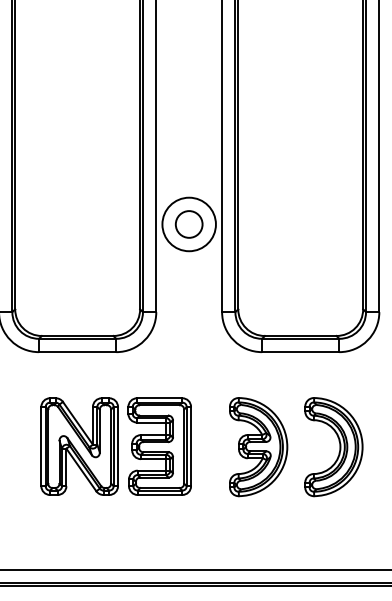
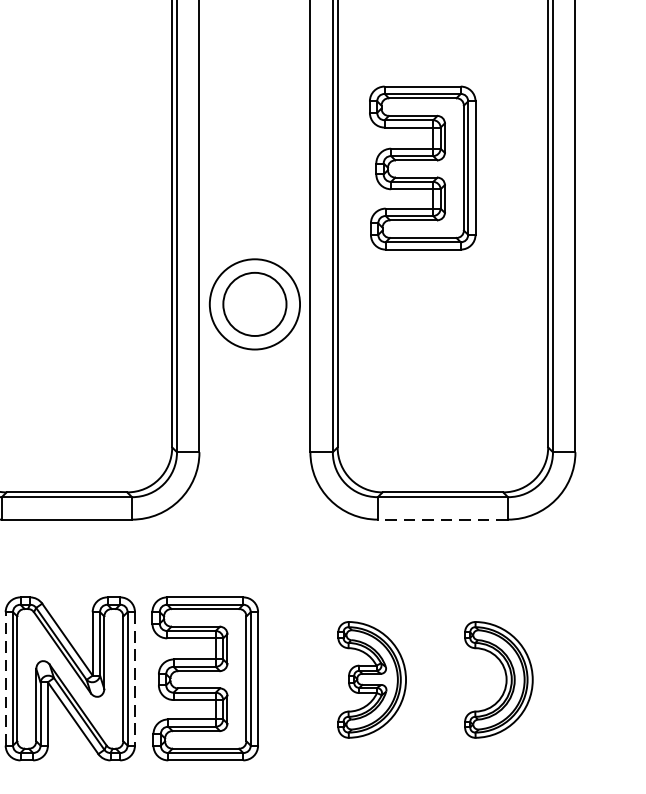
part: (288, 143) -> (422, 167), added
circle: (188, 224) -> (253, 304), size x1.4
line: (300, 352) -> (442, 520), solid -> dashed
line: (41, 446) -> (5, 678), solid -> dashed
line: (118, 446) -> (135, 678), solid -> dashed
part: (258, 447) -> (371, 680), size x0.7
part: (333, 447) -> (498, 680), size x0.7

